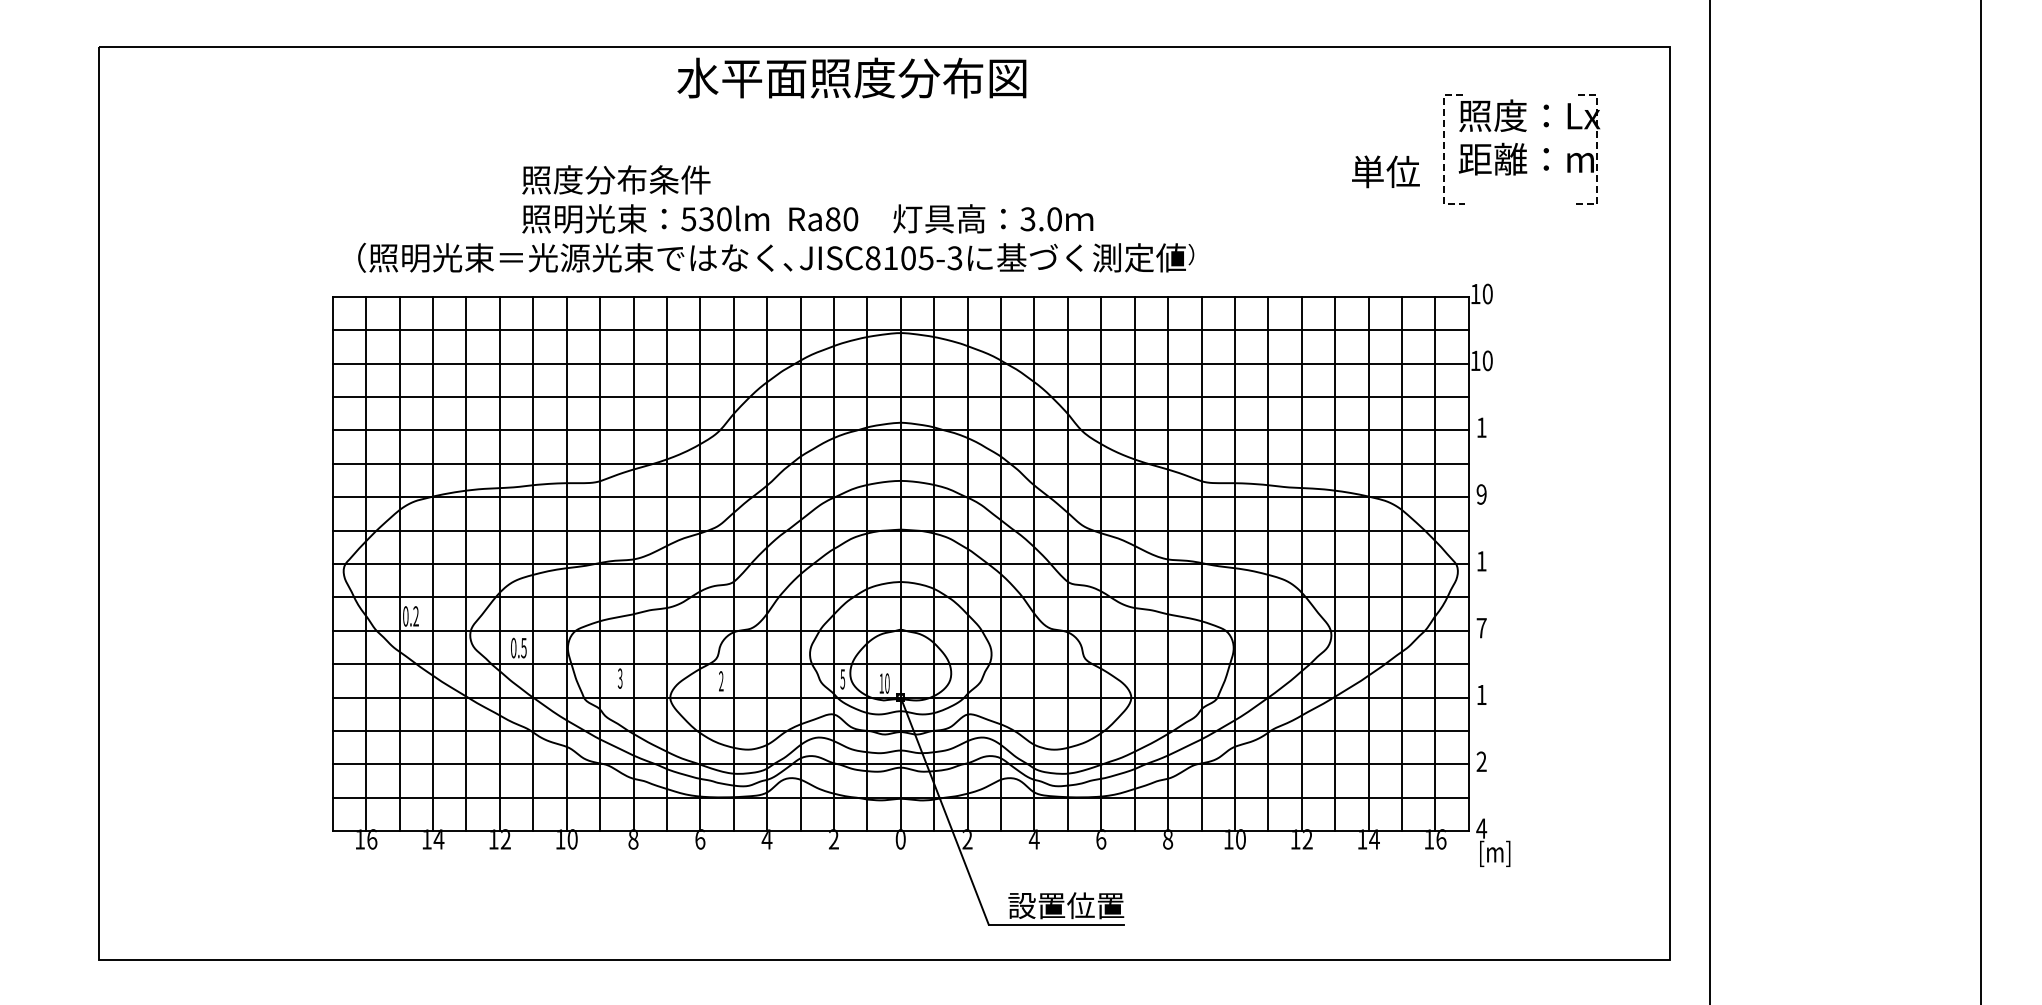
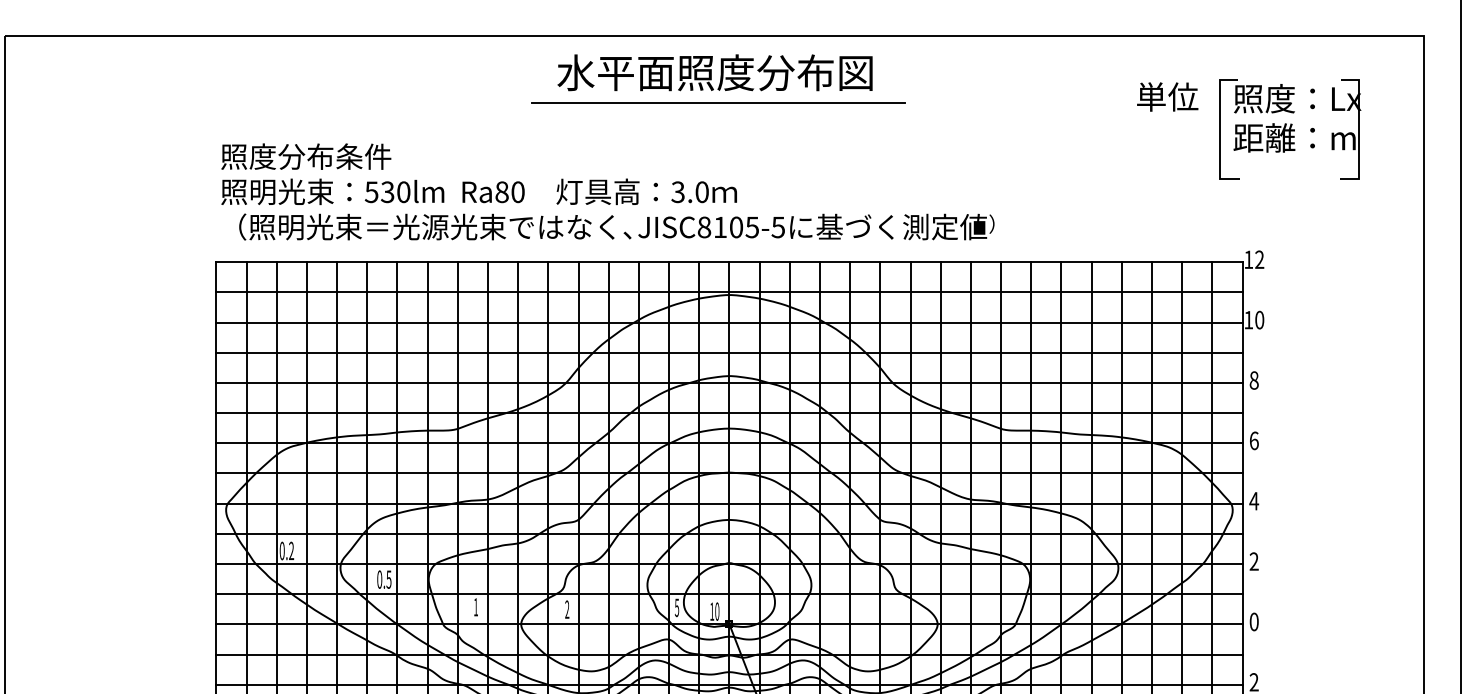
text: (851, 77) -> (714, 72), moved
line: (888, 120) -> (718, 102), added
line: (1444, 150) -> (1220, 130), dashed -> solid
line: (1597, 150) -> (1358, 130), dashed -> solid
text: (1385, 171) -> (1167, 96), moved
text: (807, 199) -> (478, 174), moved
text: (954, 257) -> (777, 226), JISC8105-3 -> JISC8105-5
text: (1487, 293) -> (1259, 259), 10 -> 12
text: (1481, 427) -> (1254, 380), 1 -> 8
text: (1481, 494) -> (1254, 440), 9 -> 6
text: (1481, 561) -> (1254, 501), 1 -> 4
text: (1481, 627) -> (1254, 561), 7 -> 2
text: (619, 678) -> (475, 607), 3 -> 1
text: (1481, 694) -> (1254, 621), 1 -> 0

